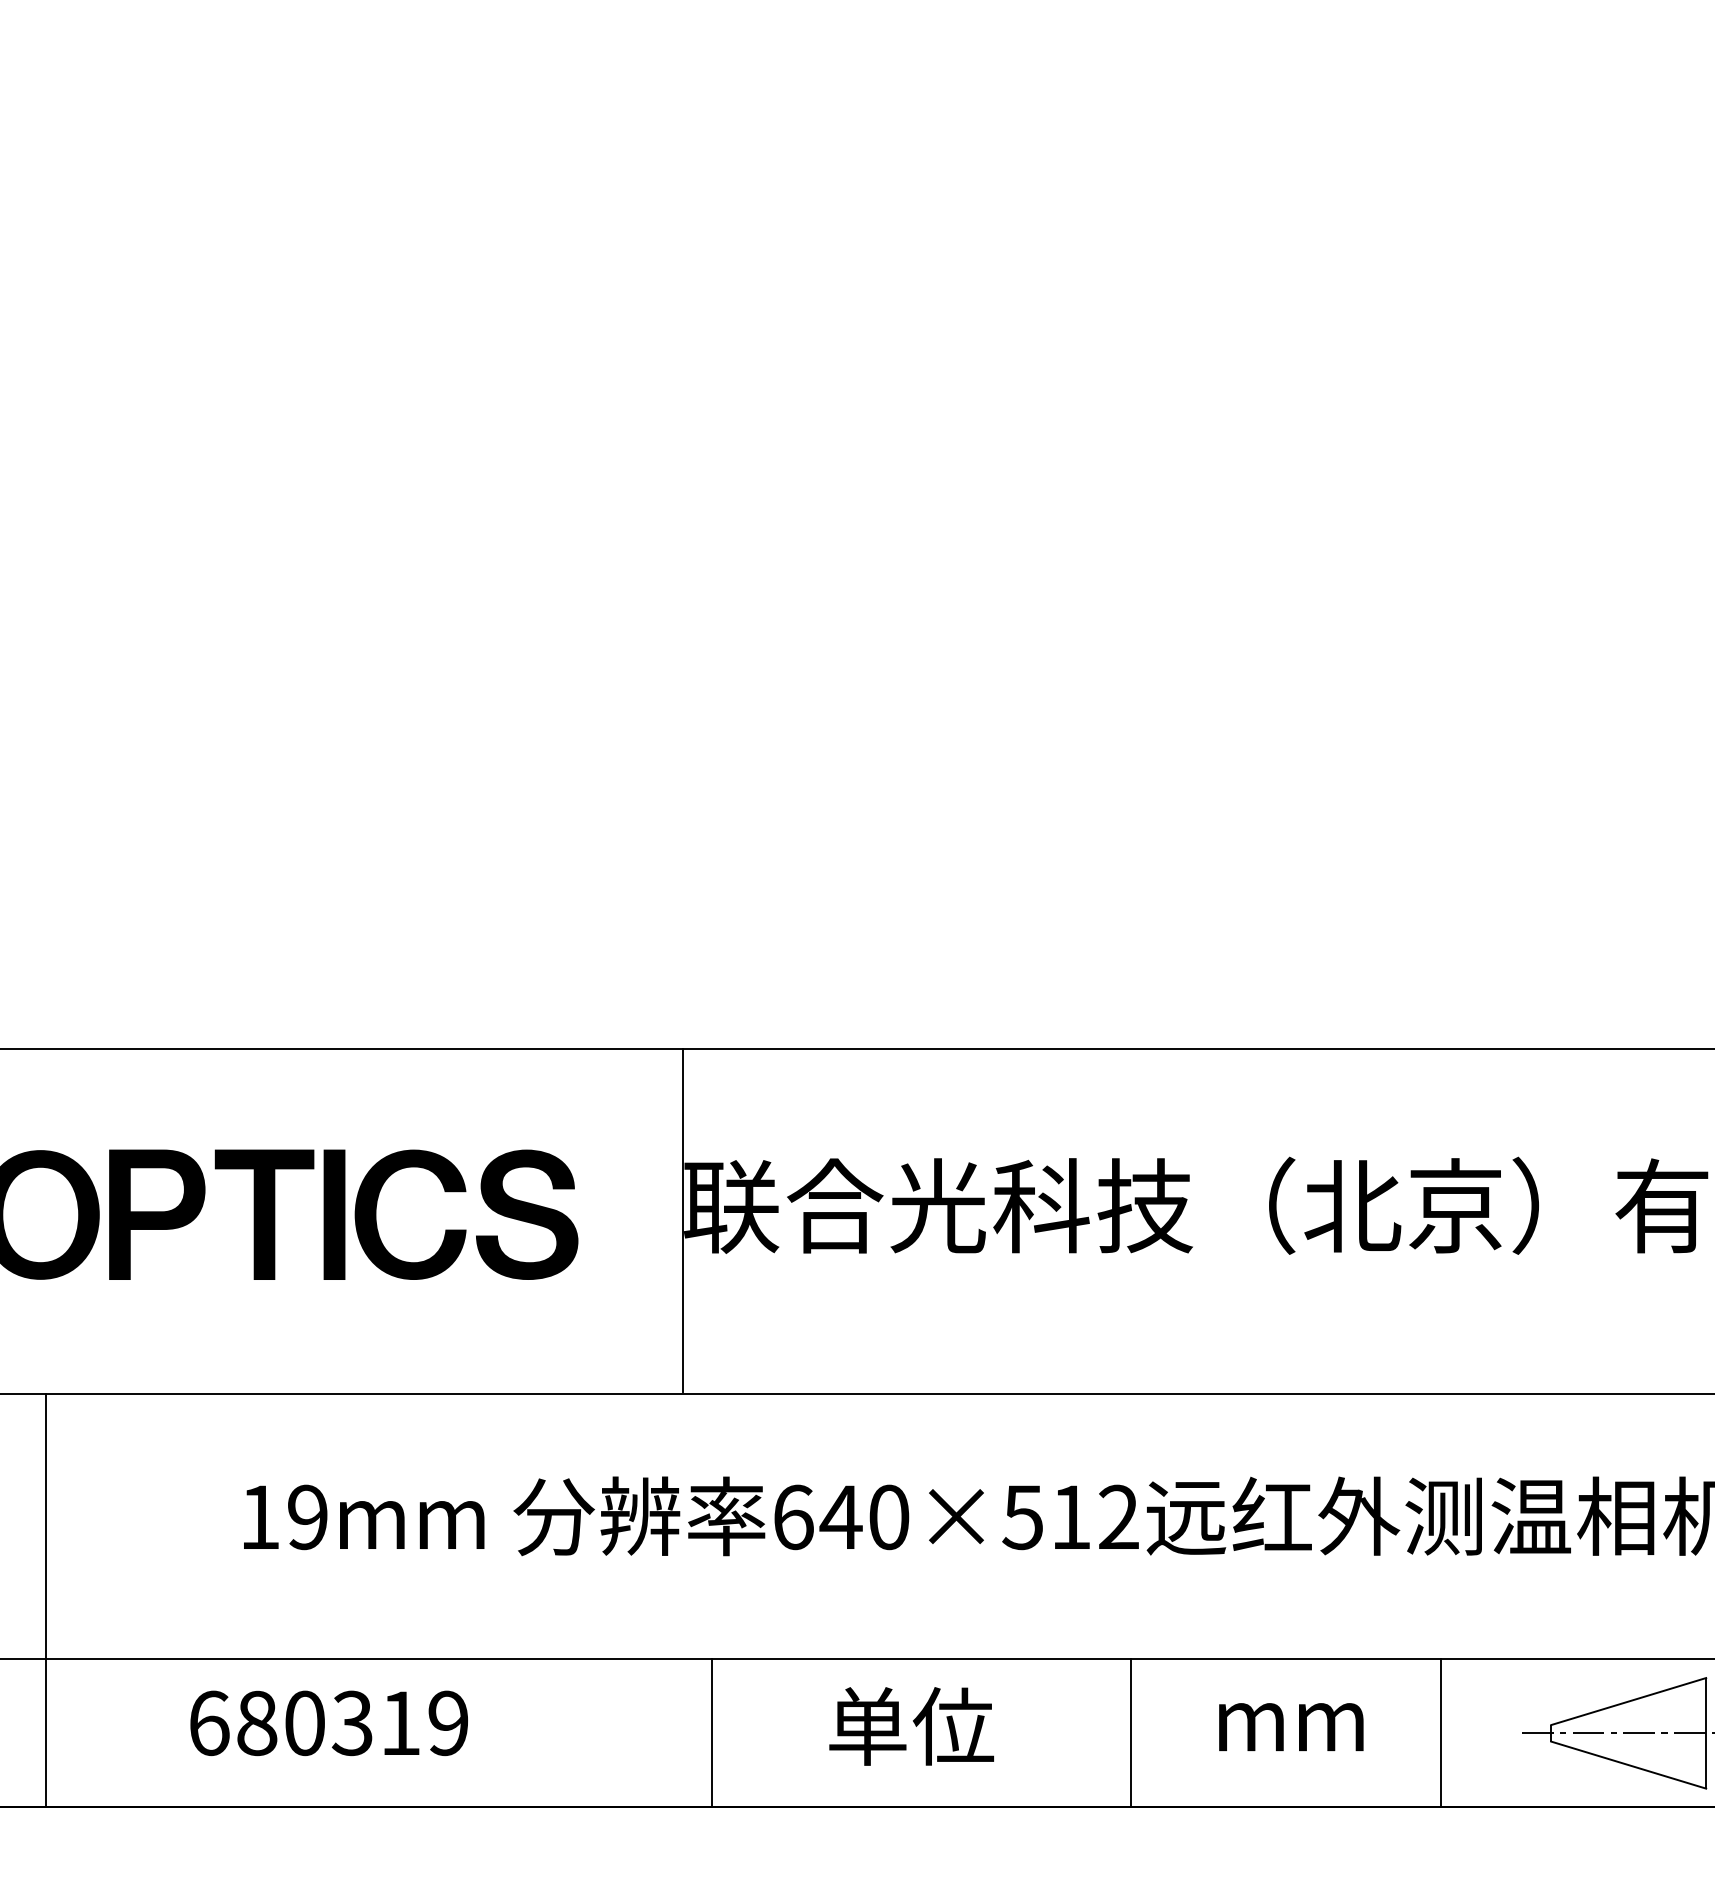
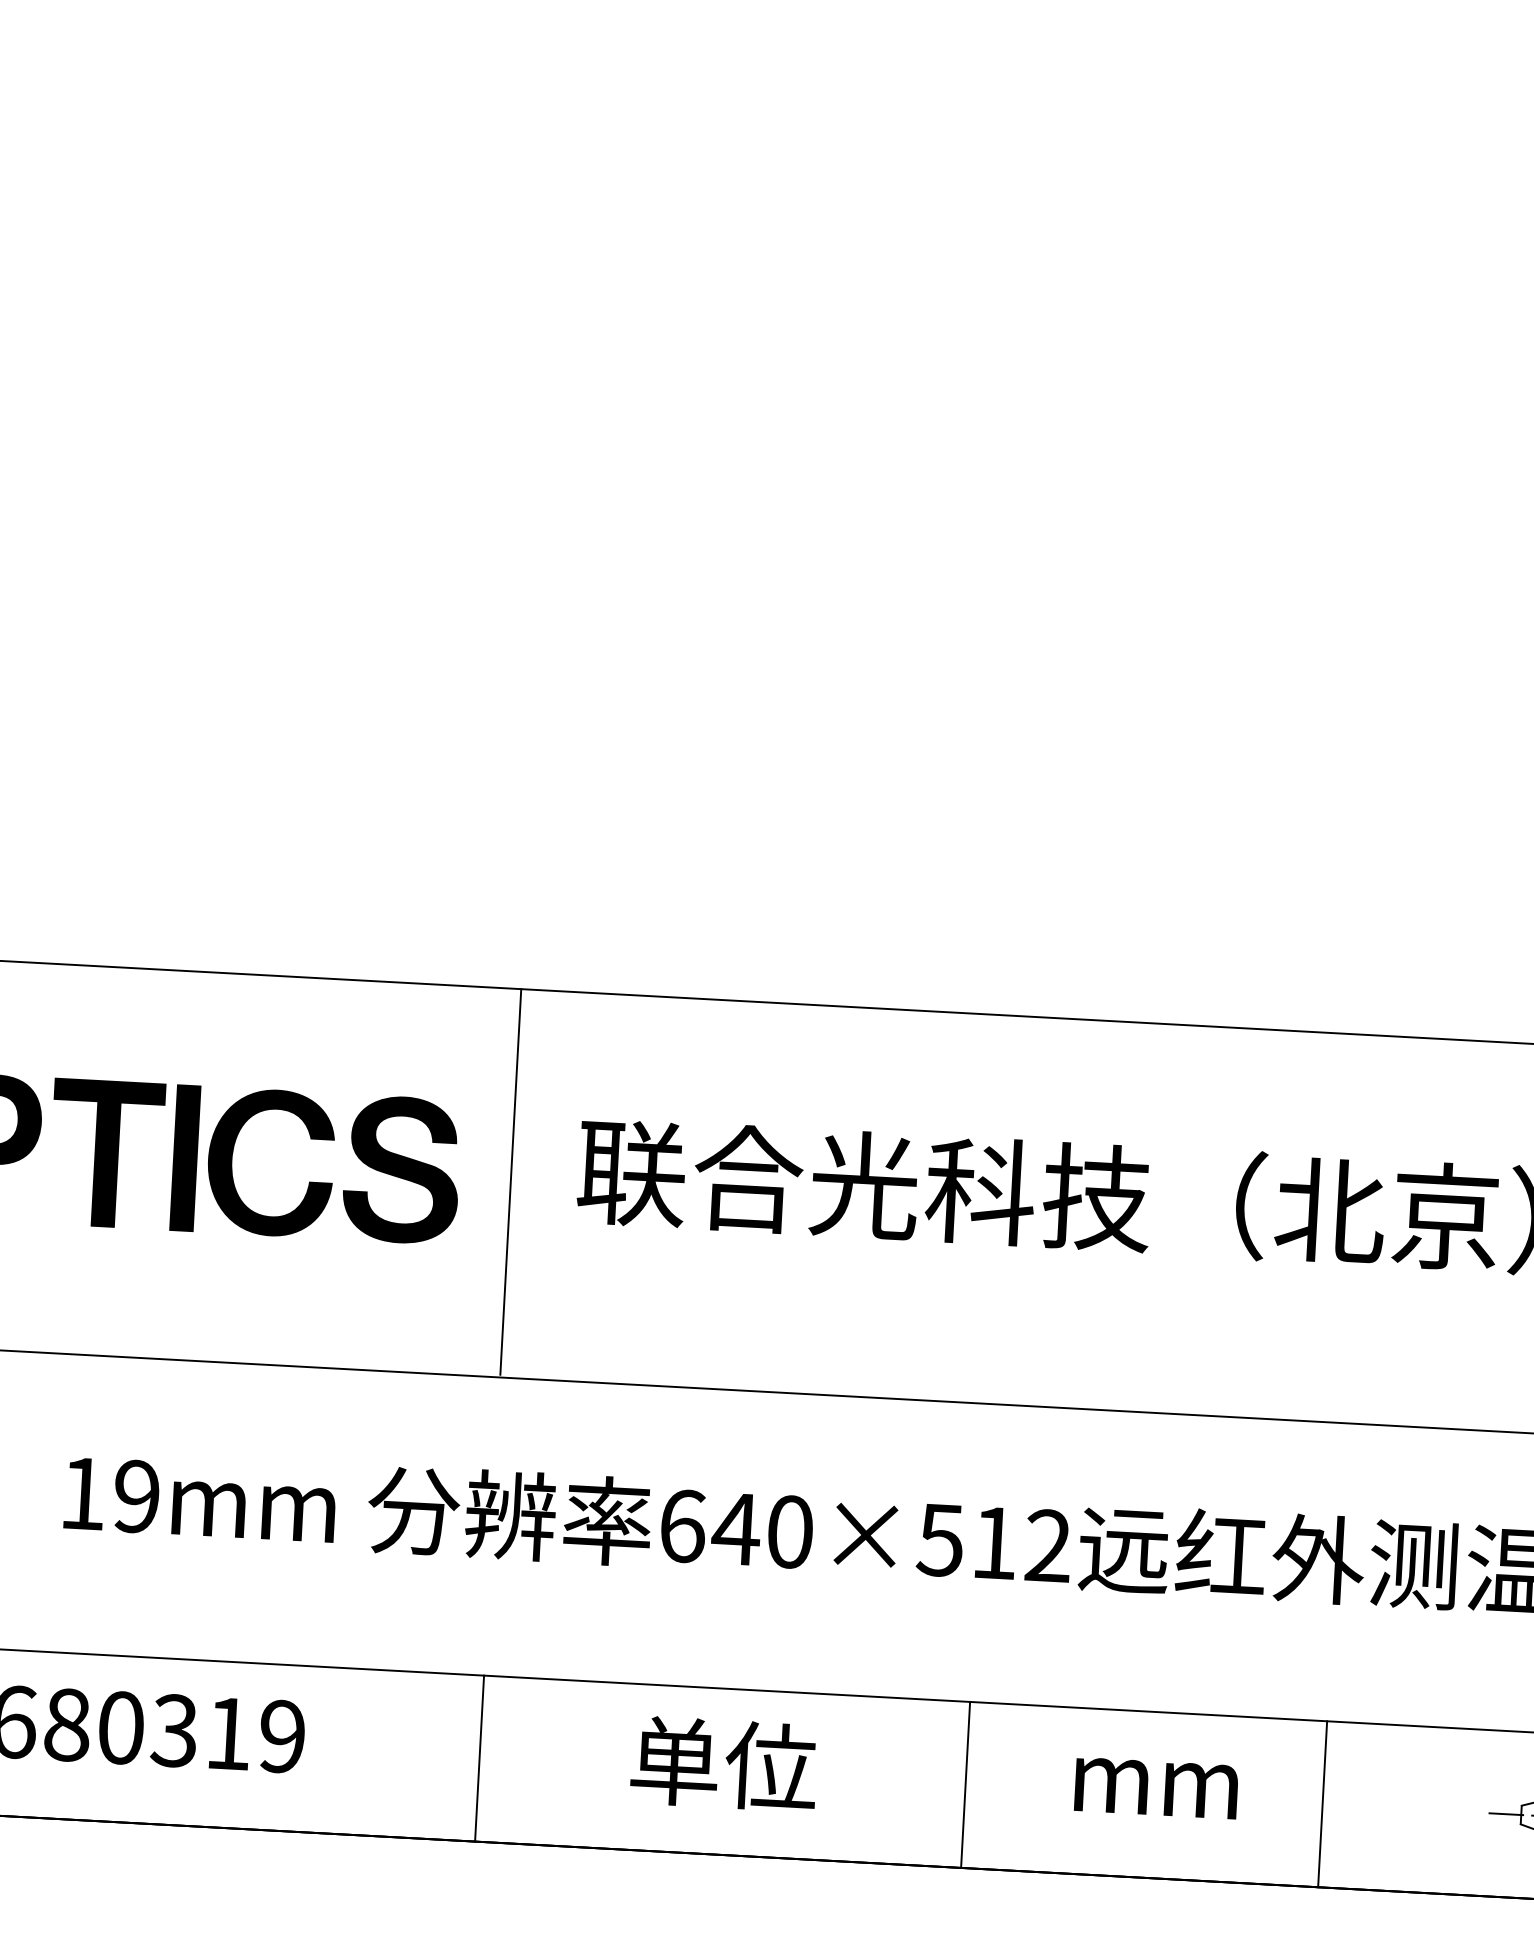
line: (683, 1219) -> (510, 1181), moved
text: (911, 1726) -> (723, 1764), moved
text: (1291, 1726) -> (1156, 1787), moved
line: (712, 1733) -> (479, 1758), moved
line: (1130, 1733) -> (965, 1785), moved
line: (1440, 1733) -> (1322, 1804), moved

